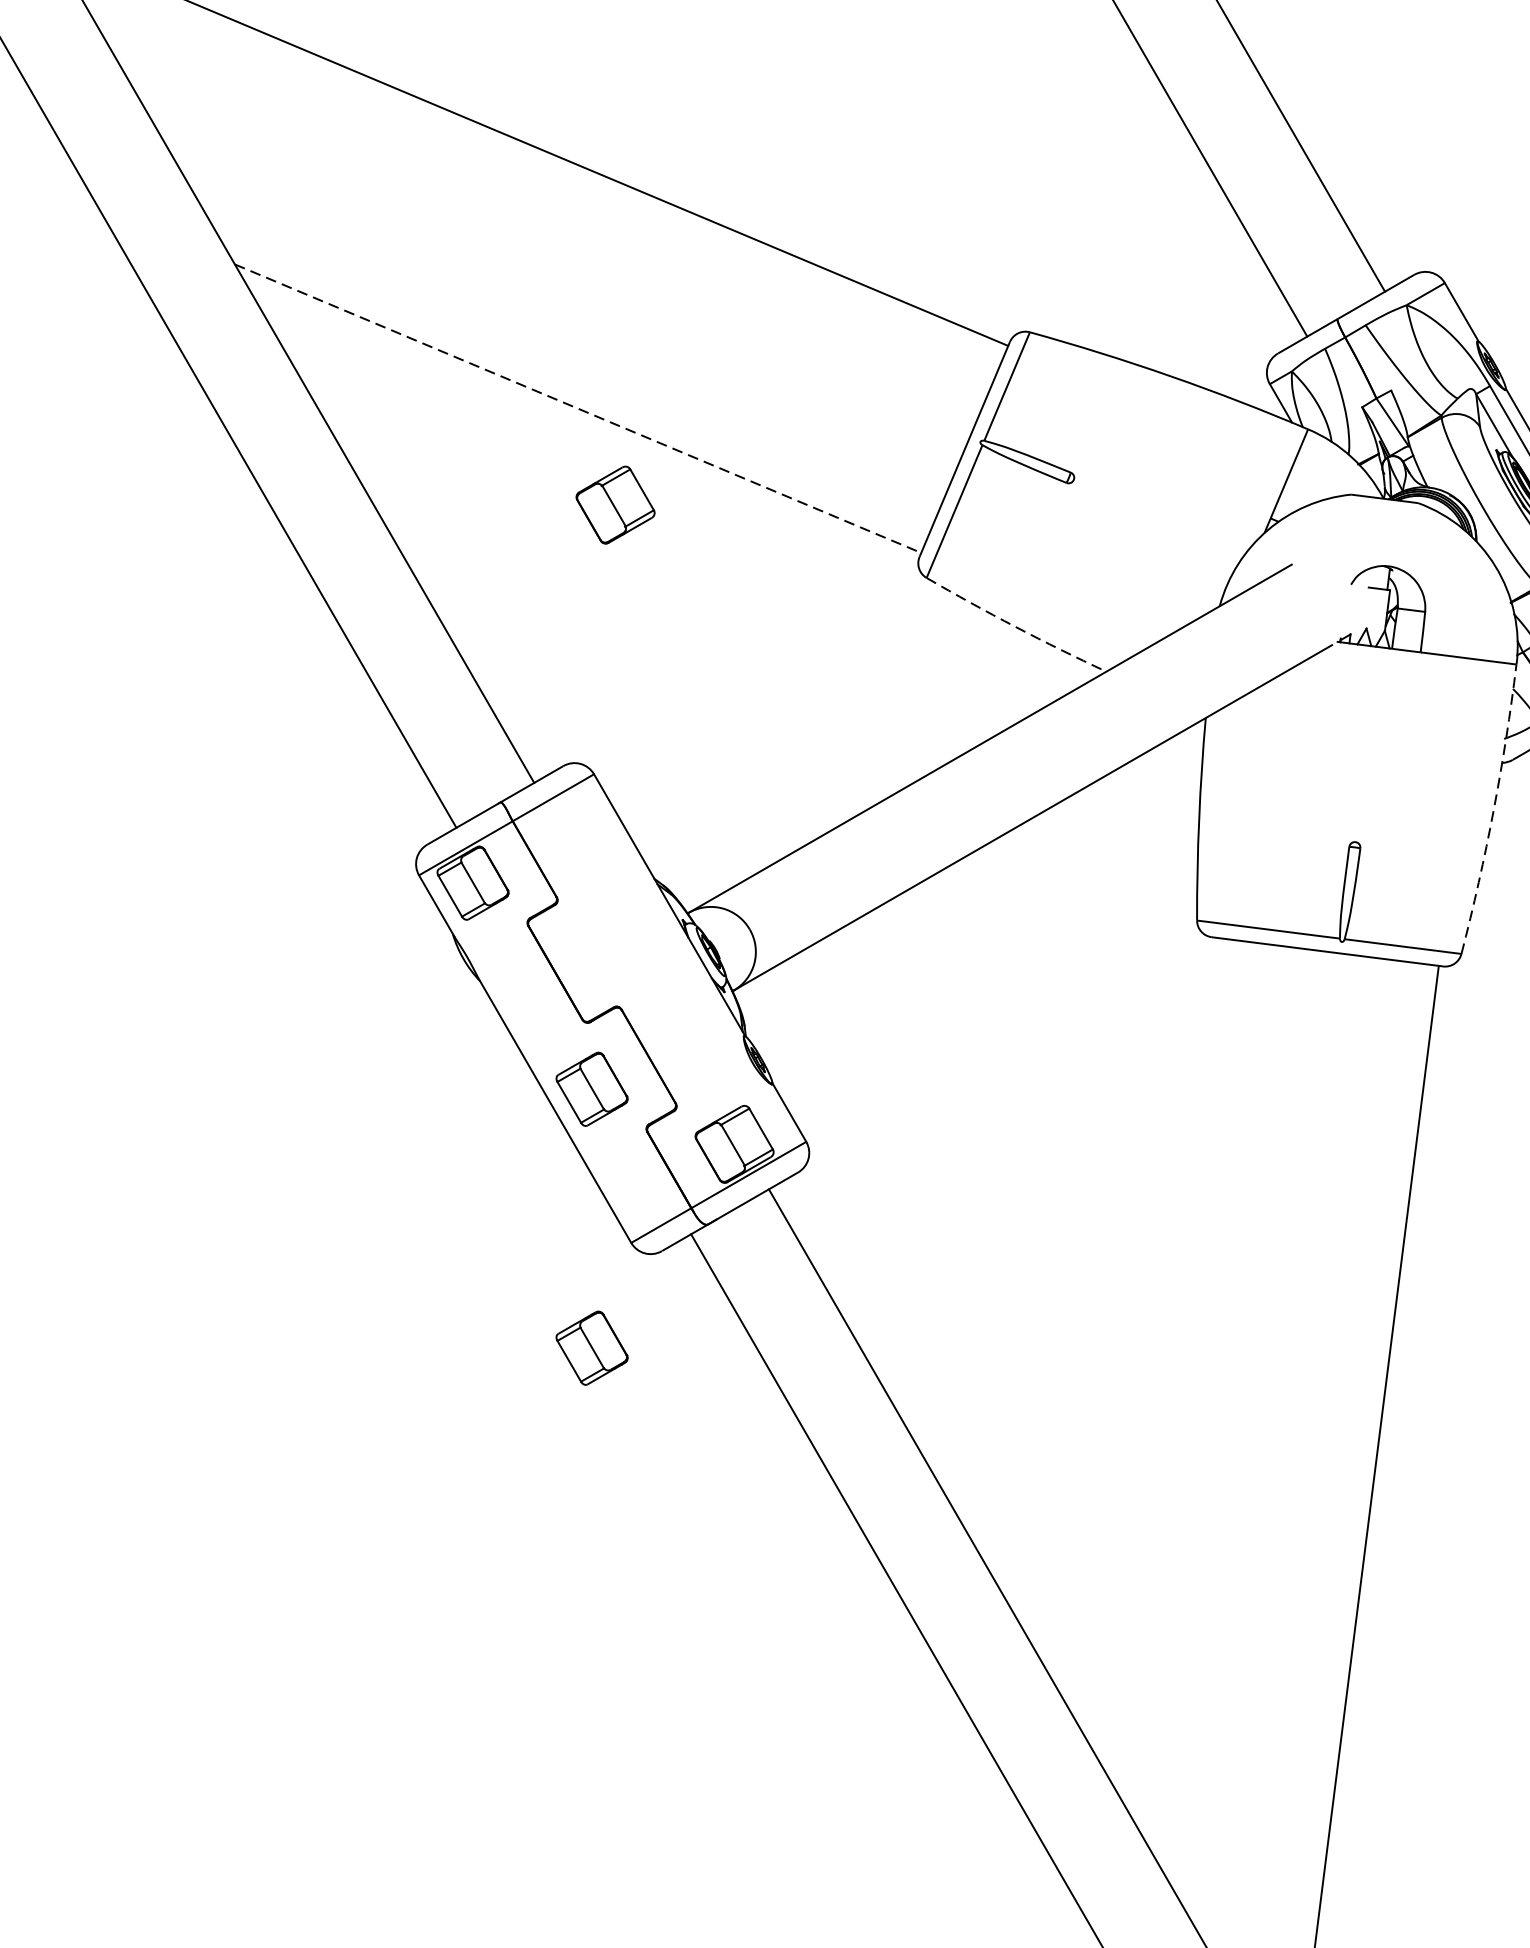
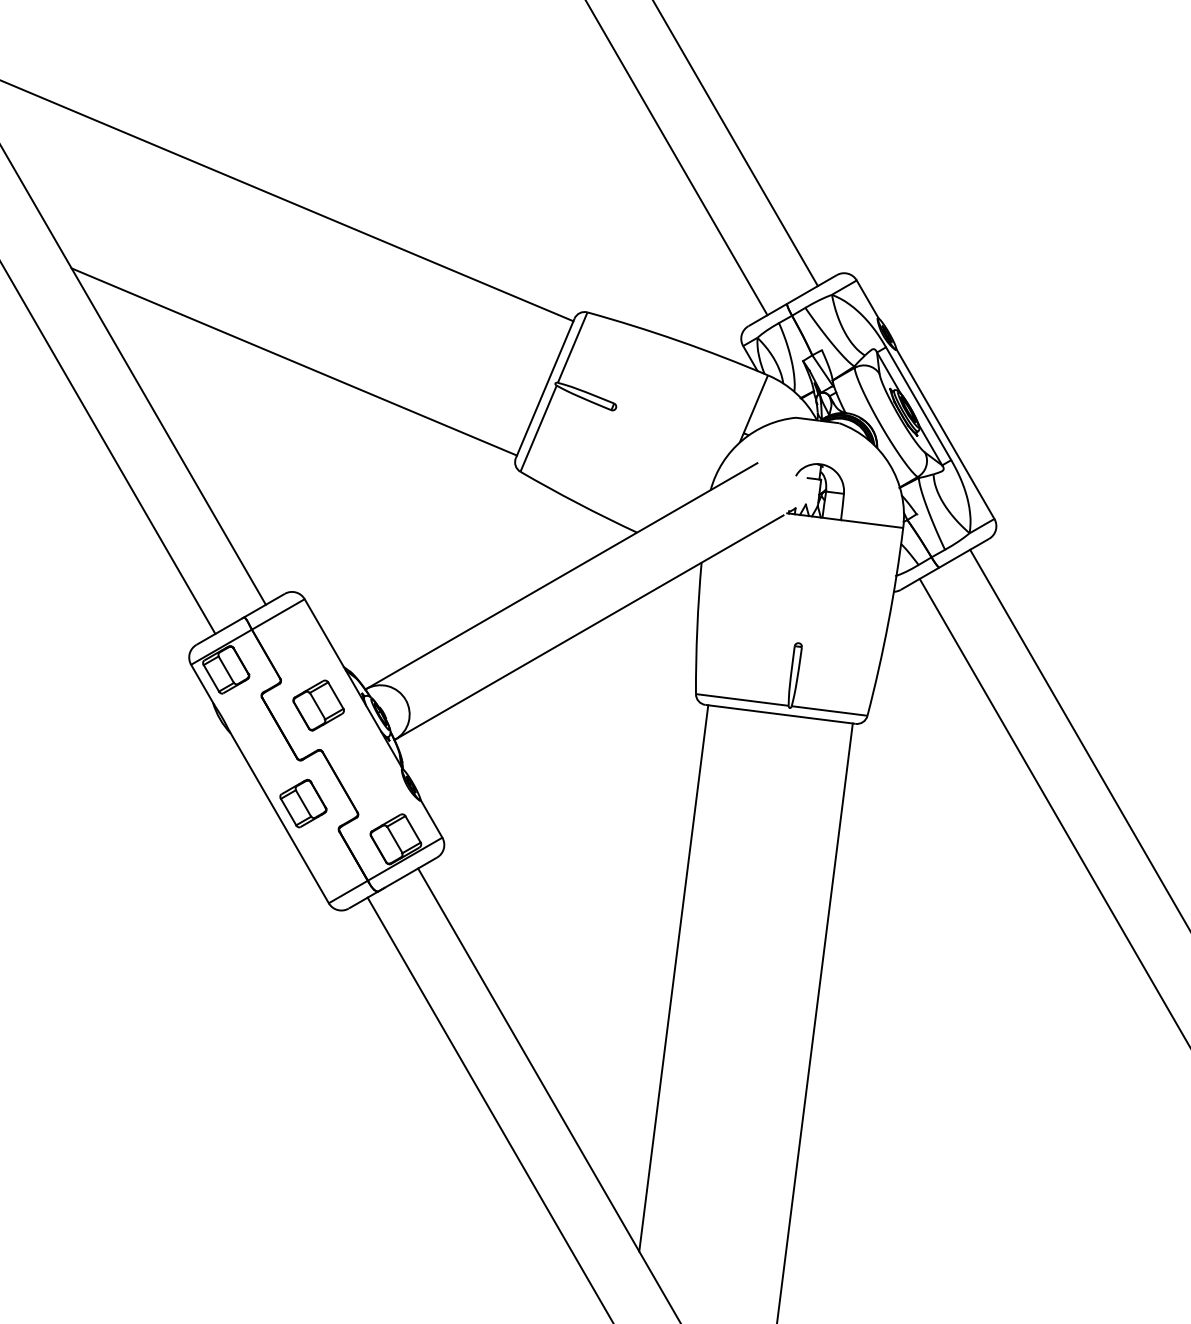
line: (578, 407) -> (294, 361), dashed -> solid
part: (615, 505) -> (318, 705), moved
arc: (1016, 626) -> (578, 503), dashed -> solid
arc: (1493, 810) -> (888, 622), dashed -> solid
part: (592, 1348) -> (303, 971), removed
line: (1162, 1358) -> (673, 978), added

